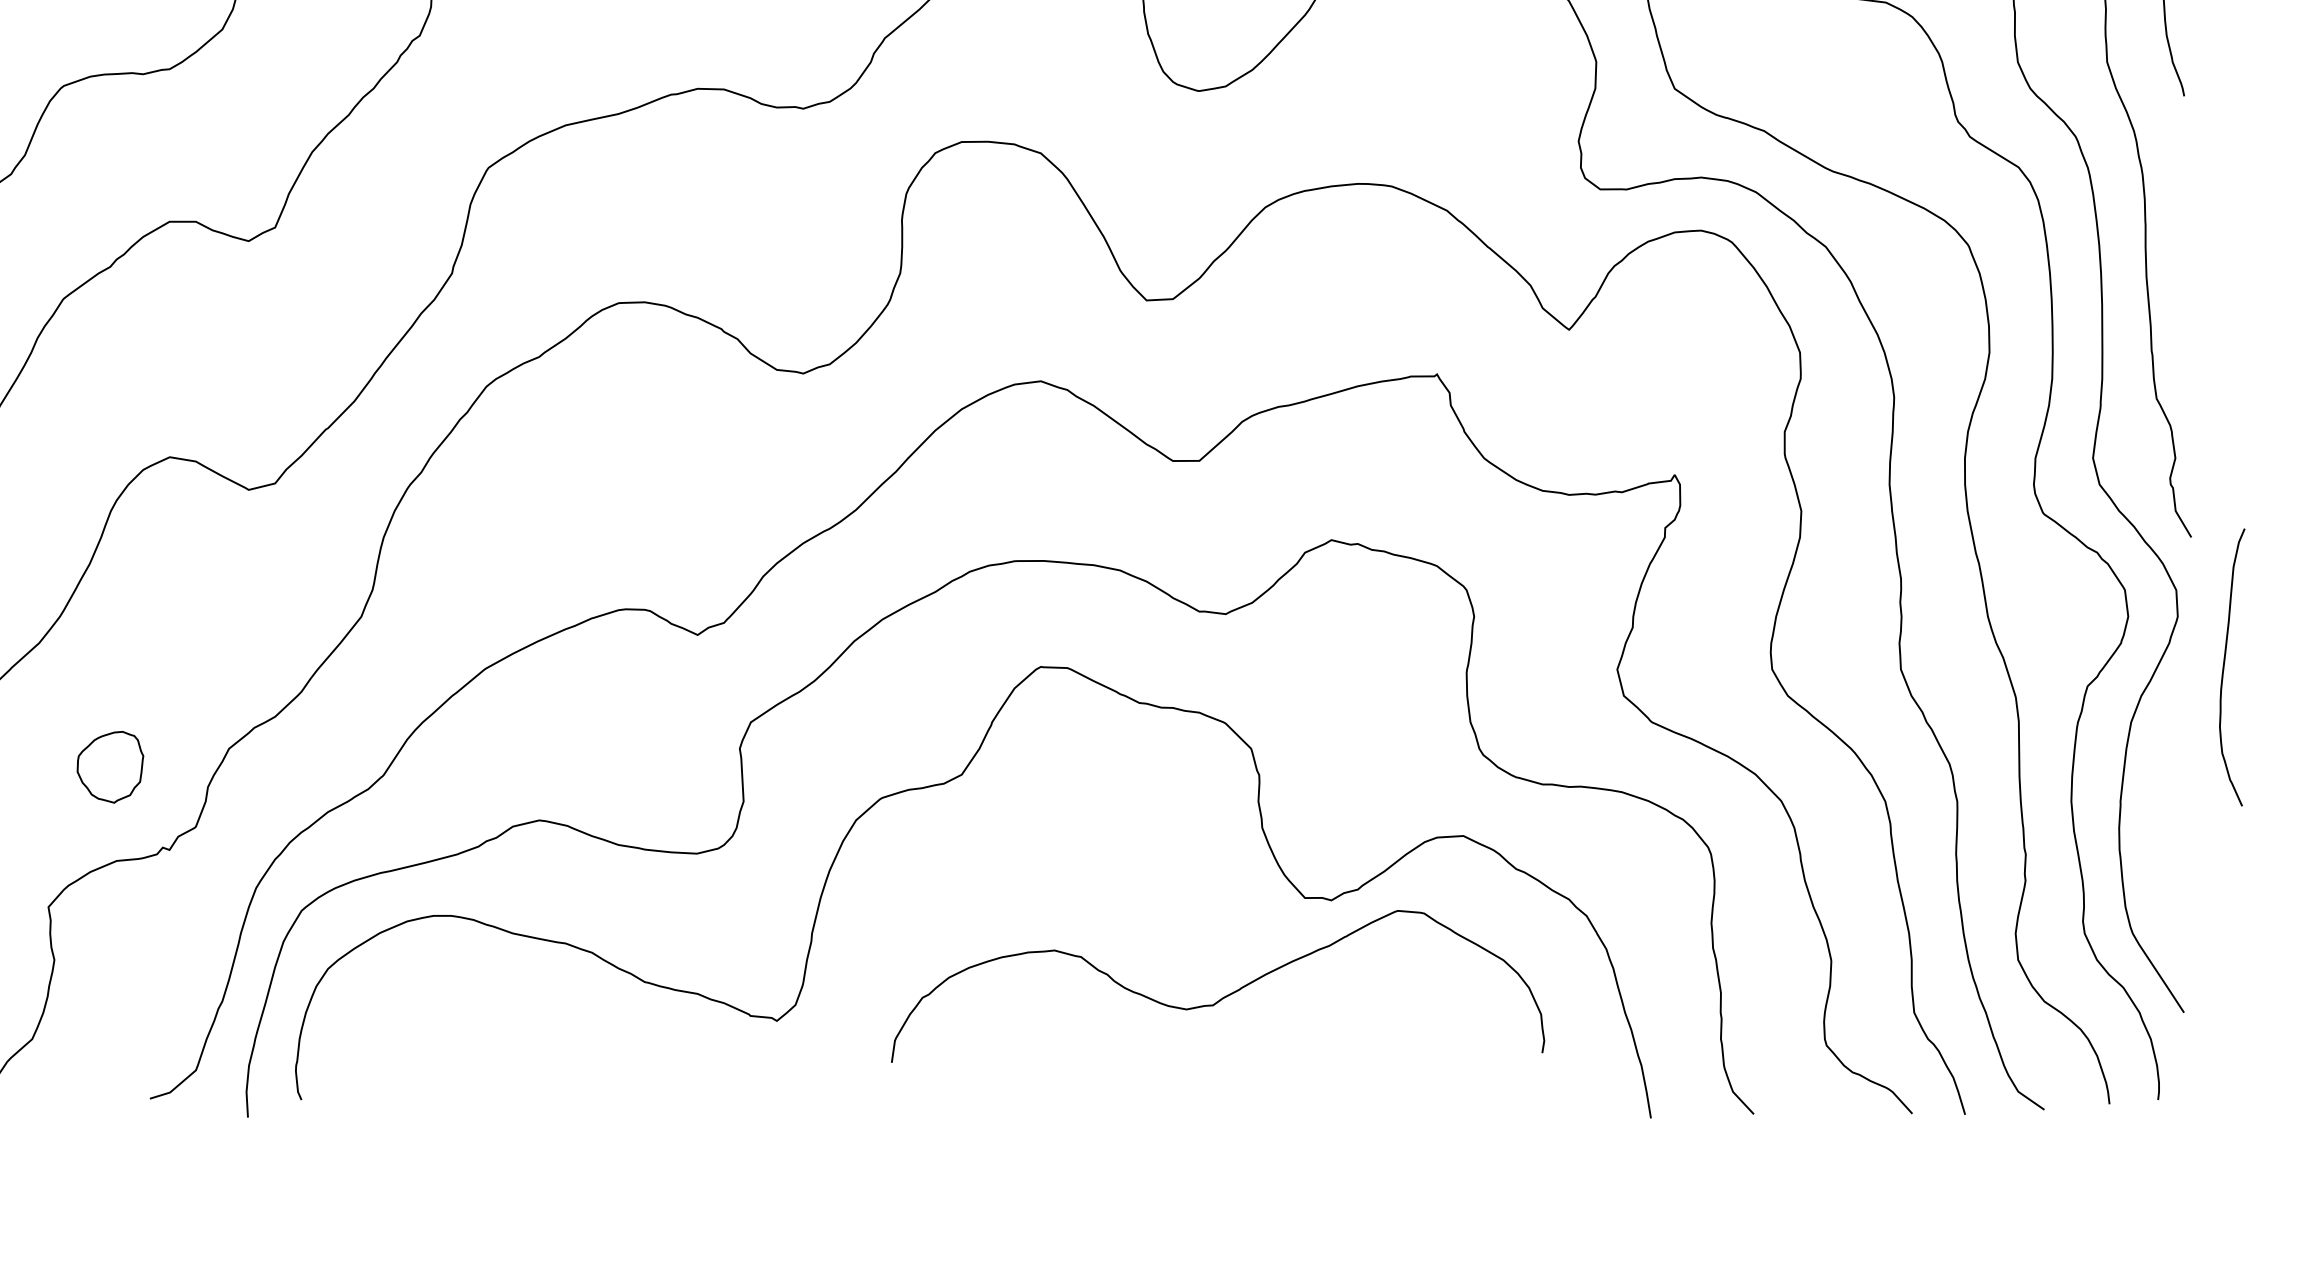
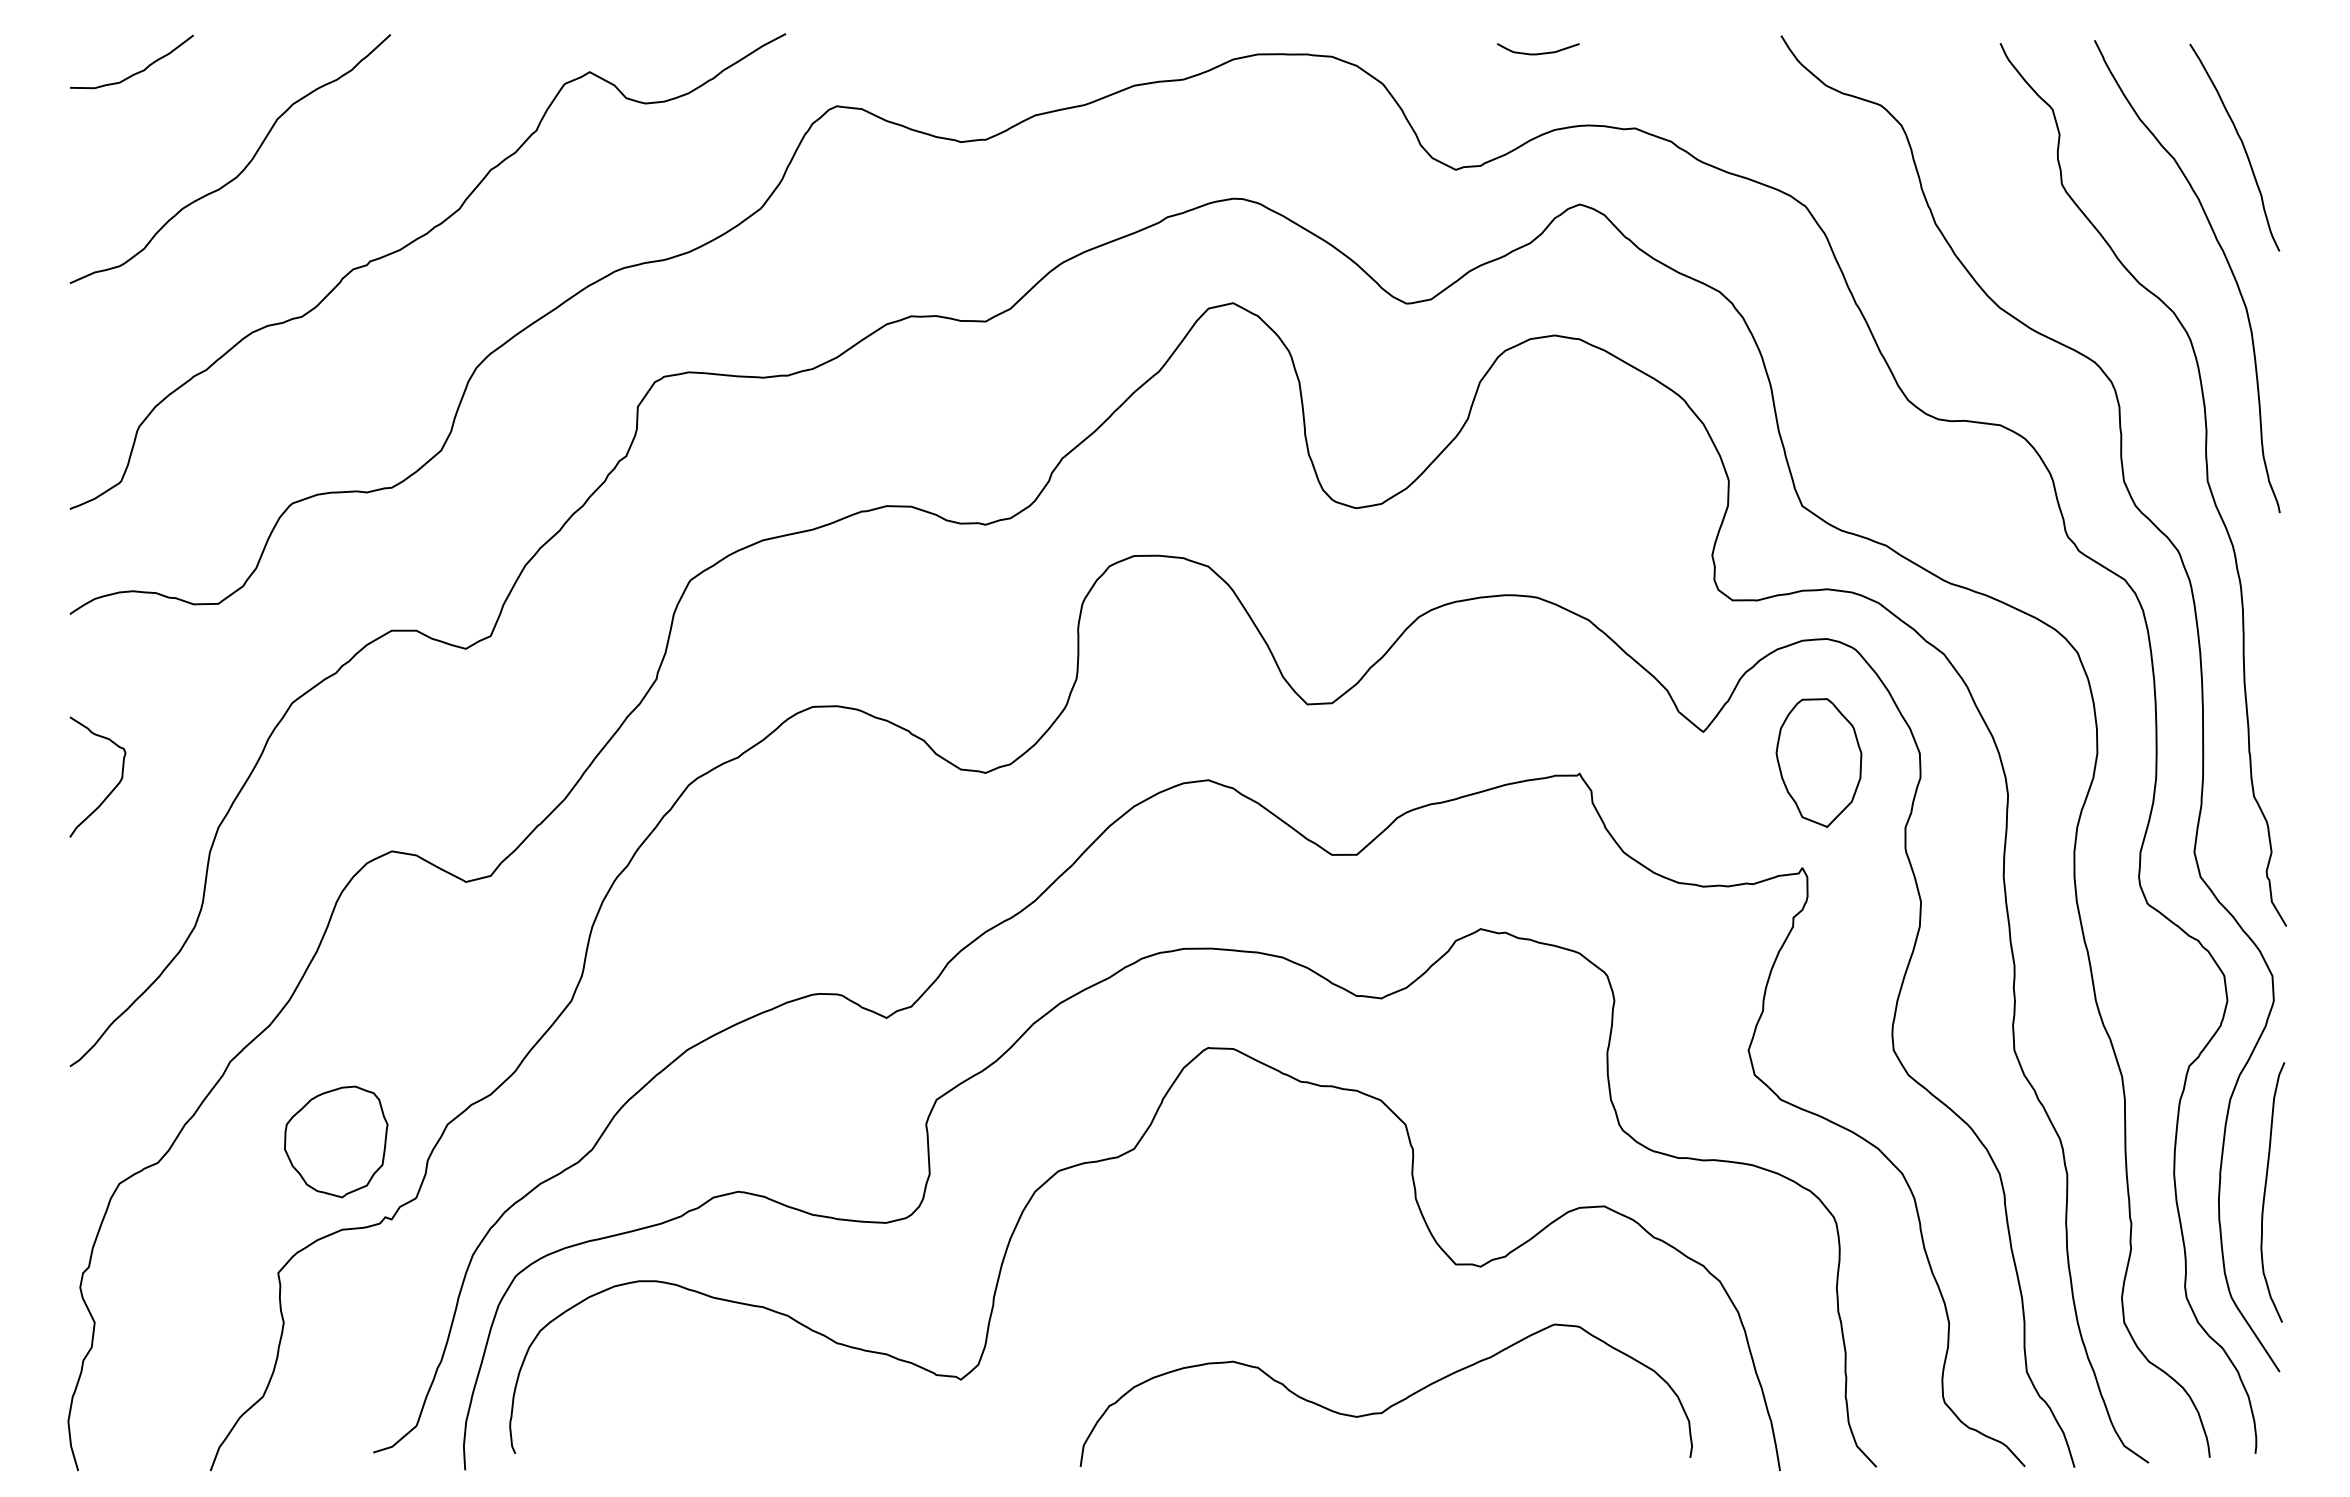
part: (1691, 362) -> (1818, 762), added
curve: (2224, 667) -> (2265, 1192), moved
part: (110, 766) -> (336, 1141), size x1.67
curve: (1222, 997) -> (1390, 1405), moved

